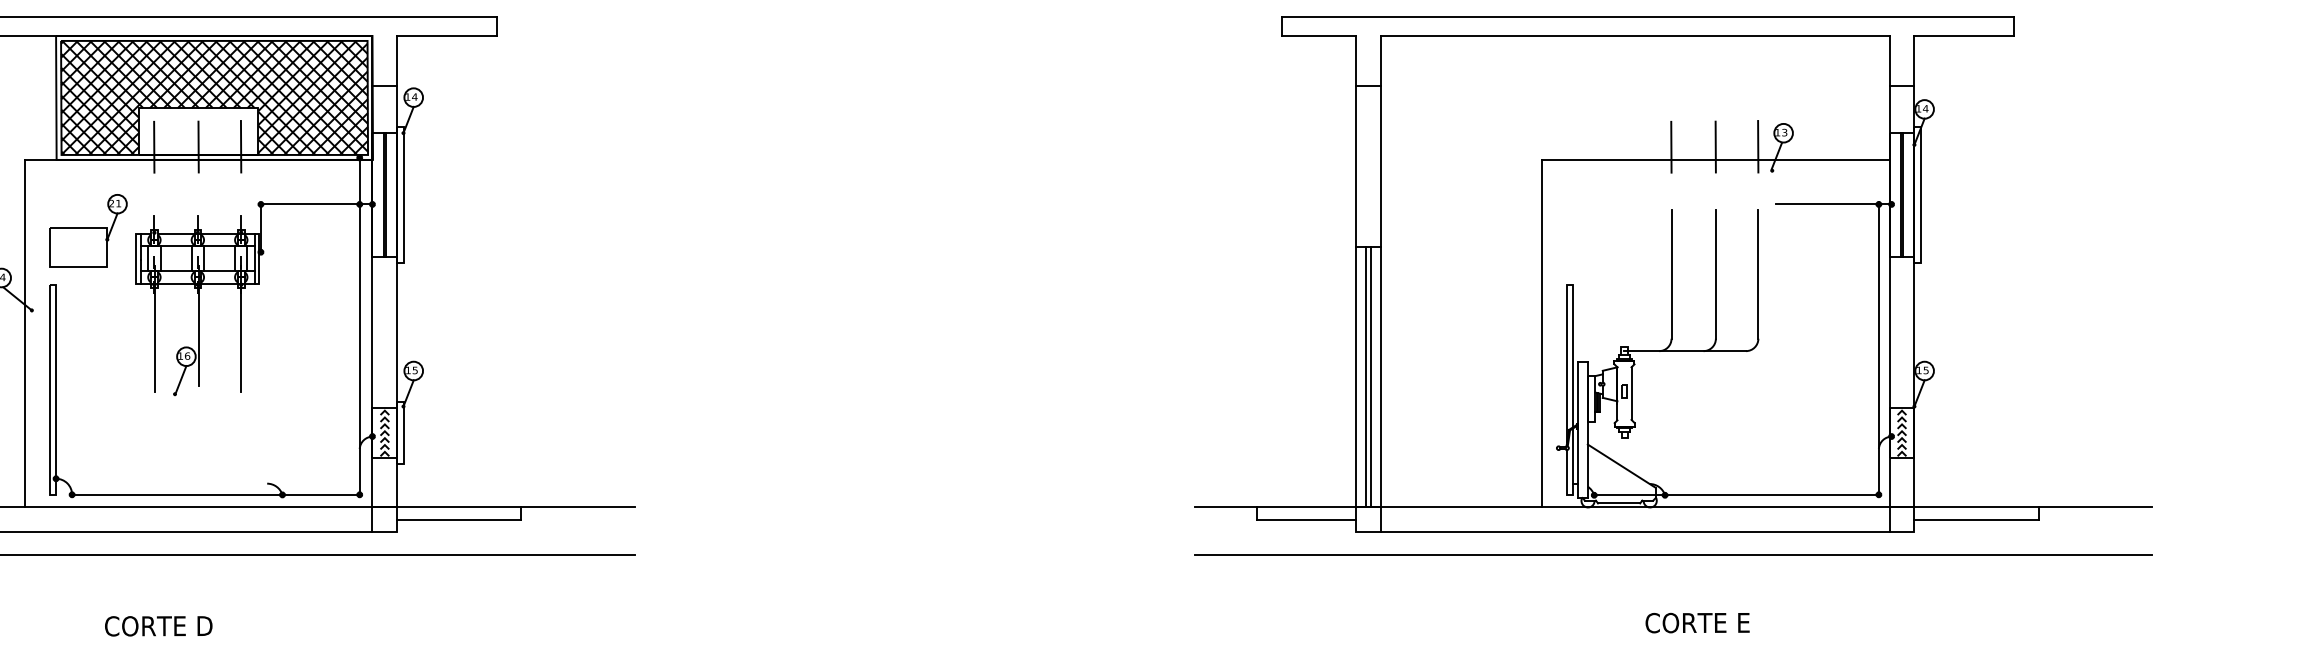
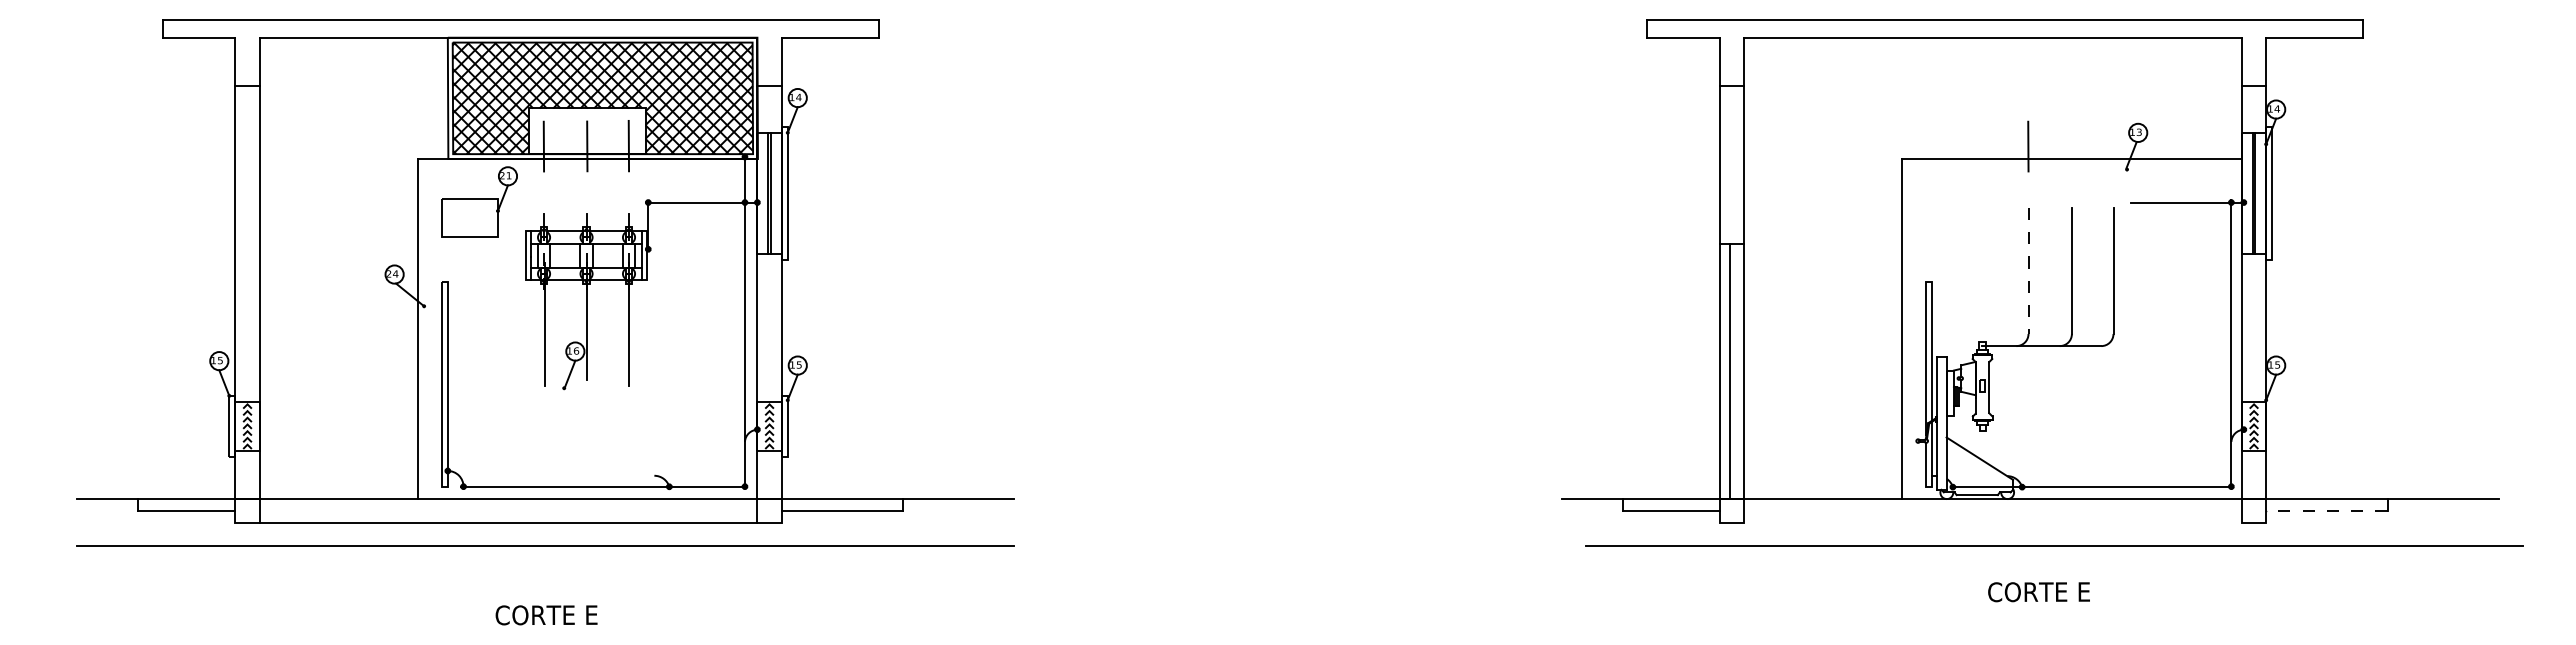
line: (1758, 146) -> (2113, 145), removed
line: (1715, 147) -> (2071, 146), removed
part: (88, 229) -> (479, 201), moved
line: (1671, 274) -> (2028, 271), solid -> dashed
line: (1371, 377) -> (1734, 371), removed
line: (1976, 520) -> (2326, 511), solid -> dashed
line: (1634, 532) -> (1992, 523), removed
line: (1673, 554) -> (2054, 545), moved
text: (1697, 623) -> (2038, 592), moved
text: (205, 625) -> (594, 614), CORTE D -> CORTE E

